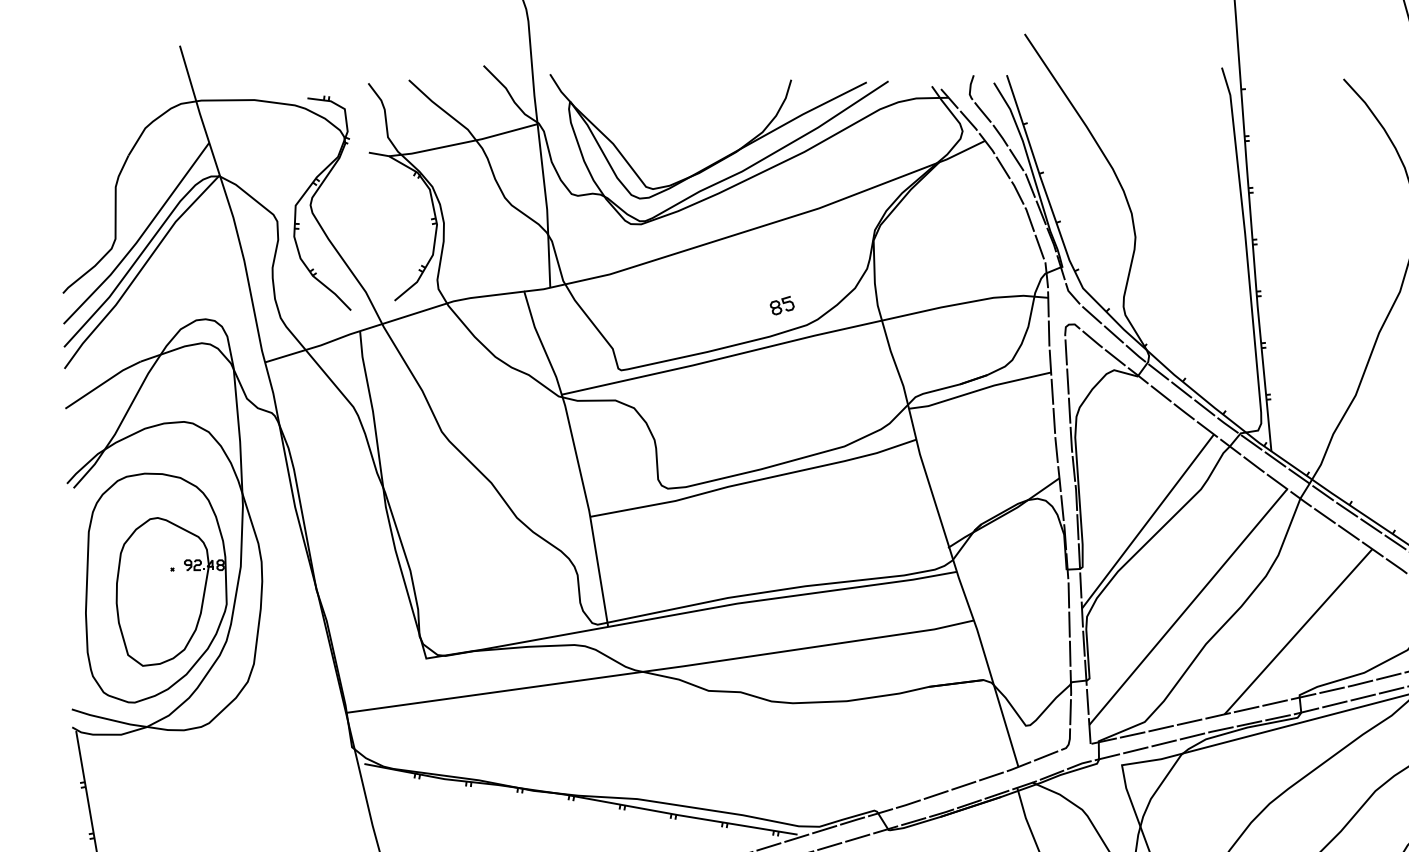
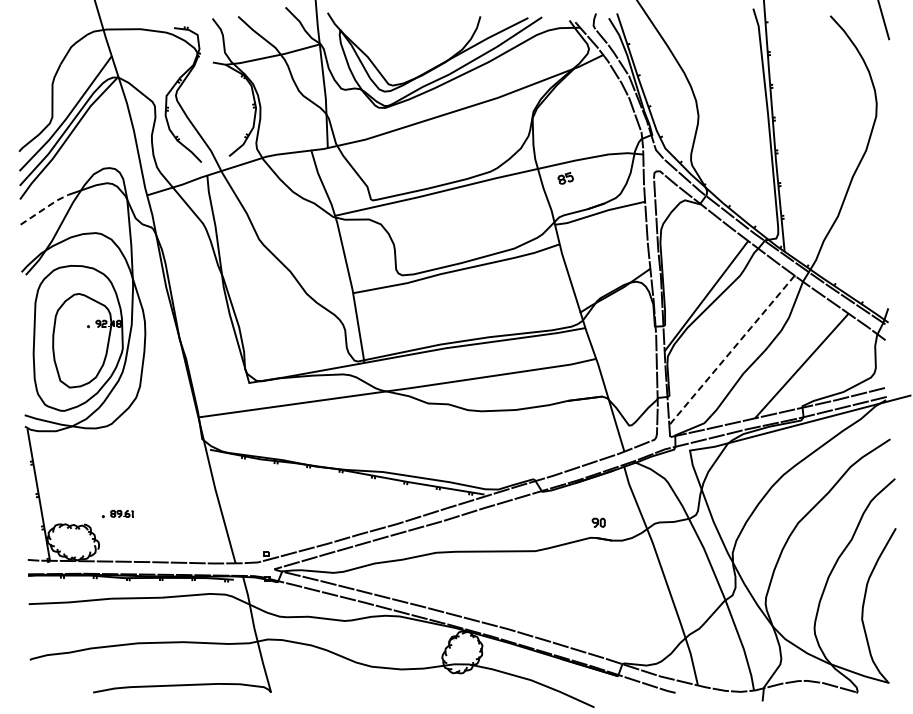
part: (781, 305) -> (565, 178), moved
line: (103, 383) -> (44, 208), solid -> dashed
line: (1189, 607) -> (732, 350), solid -> dashed

